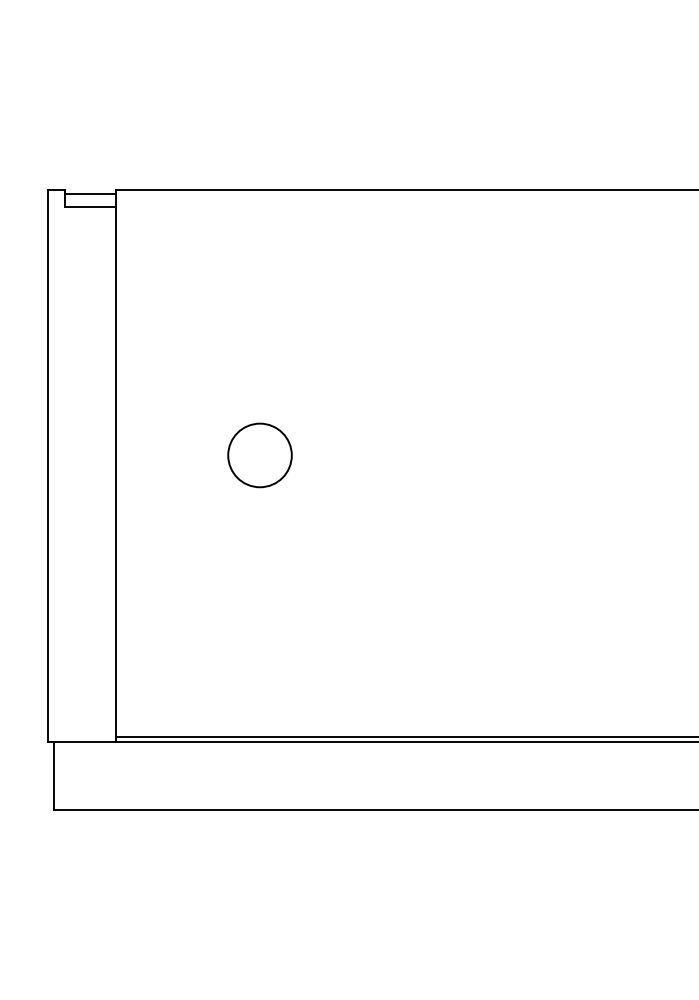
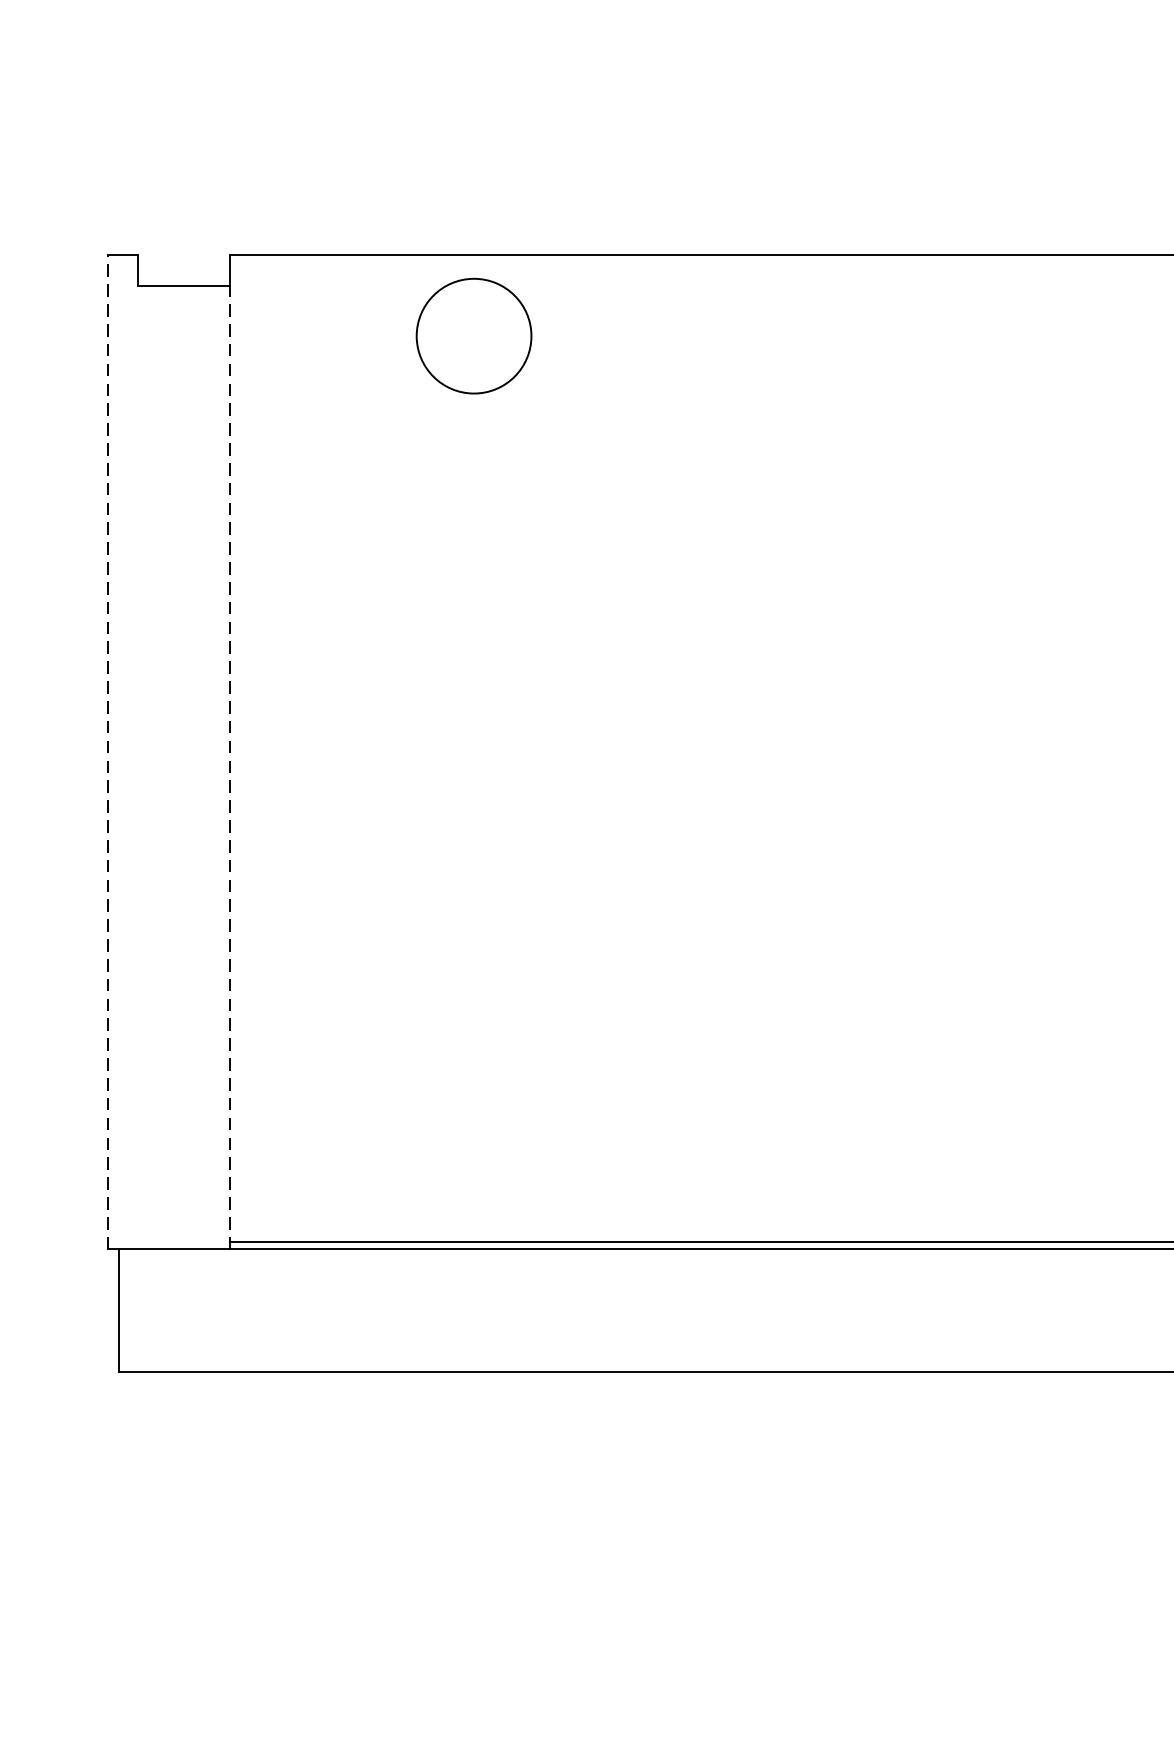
line: (89, 193) -> (182, 260), removed
circle: (259, 455) -> (473, 336), moved
line: (48, 466) -> (108, 752), solid -> dashed
line: (115, 474) -> (229, 767), solid -> dashed

